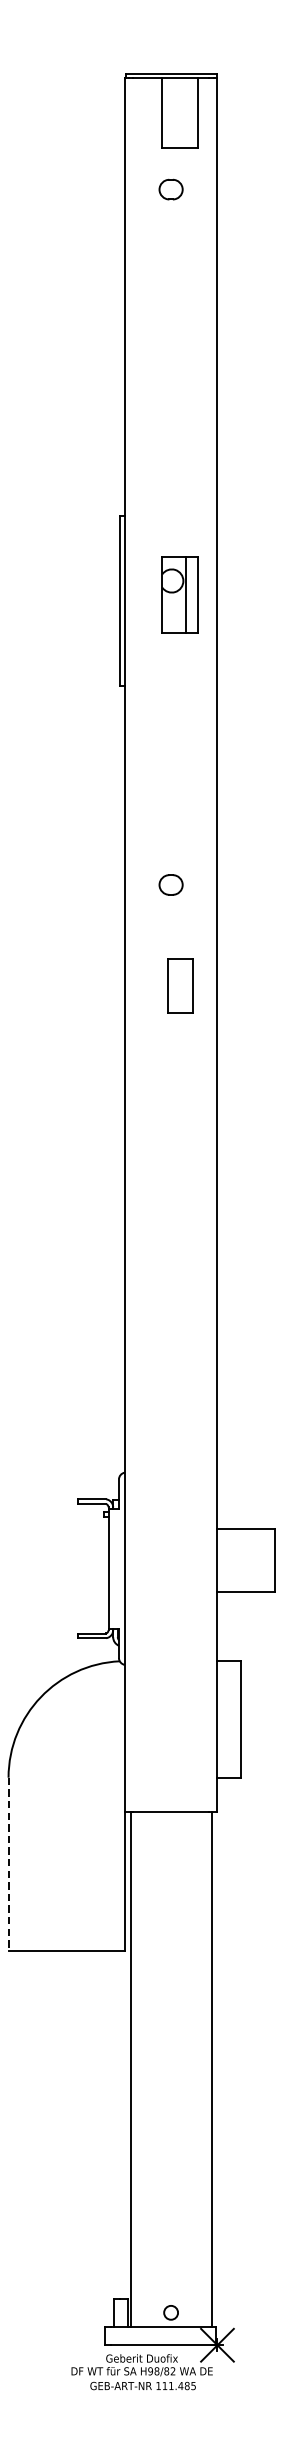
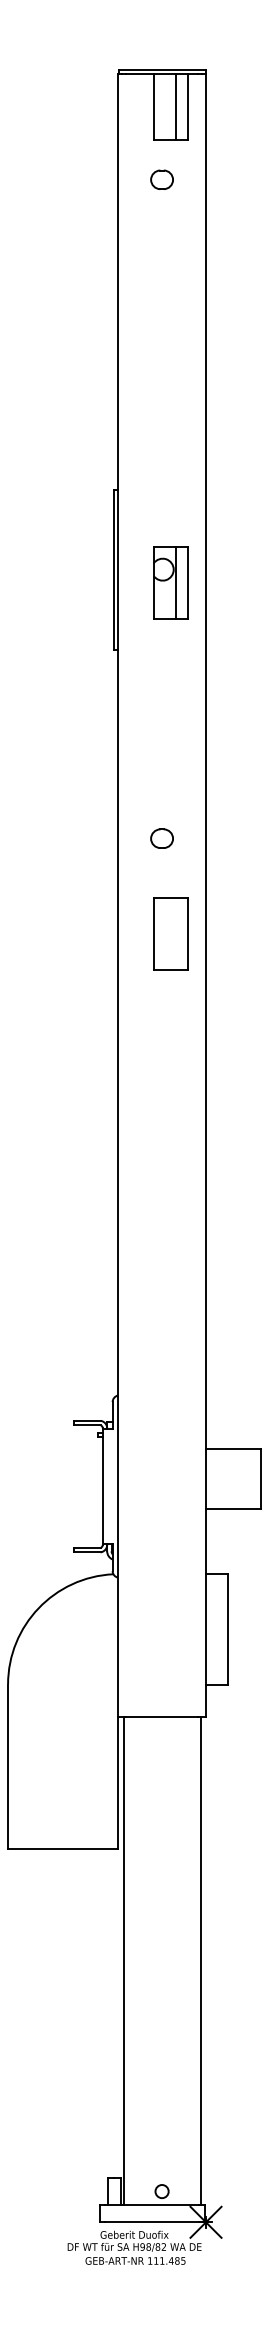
line: (186, 113) -> (176, 107), added
part: (179, 594) -> (170, 582), moved
part: (179, 985) -> (170, 933), size x1.43
line: (9, 1865) -> (8, 1767), dashed -> solid

